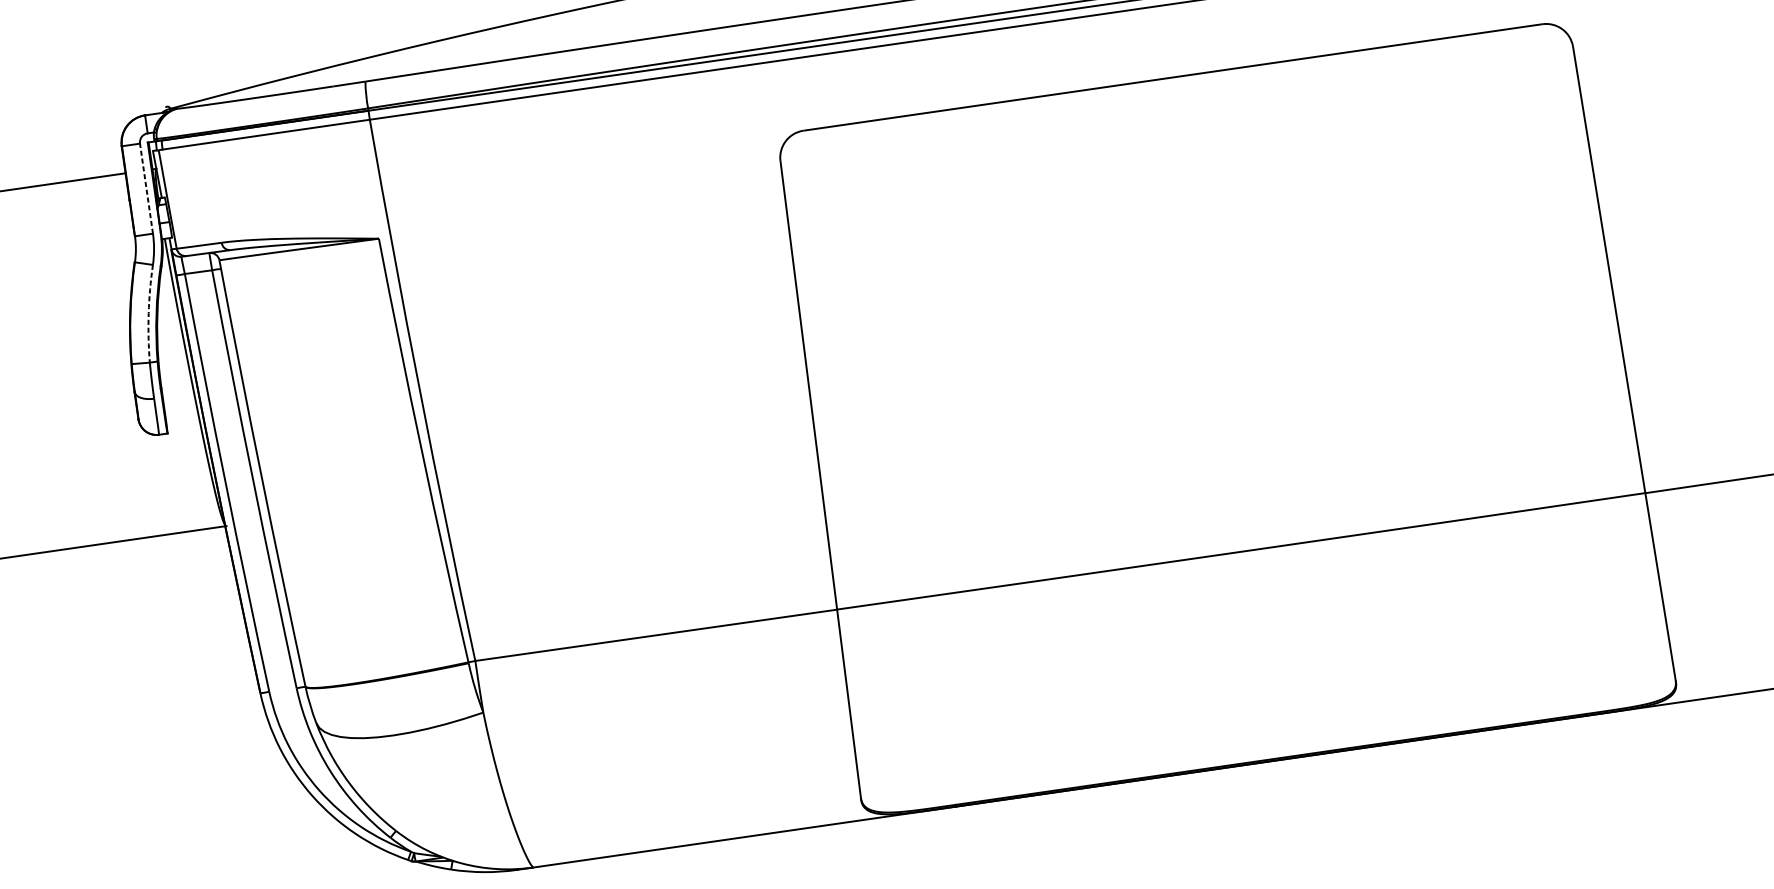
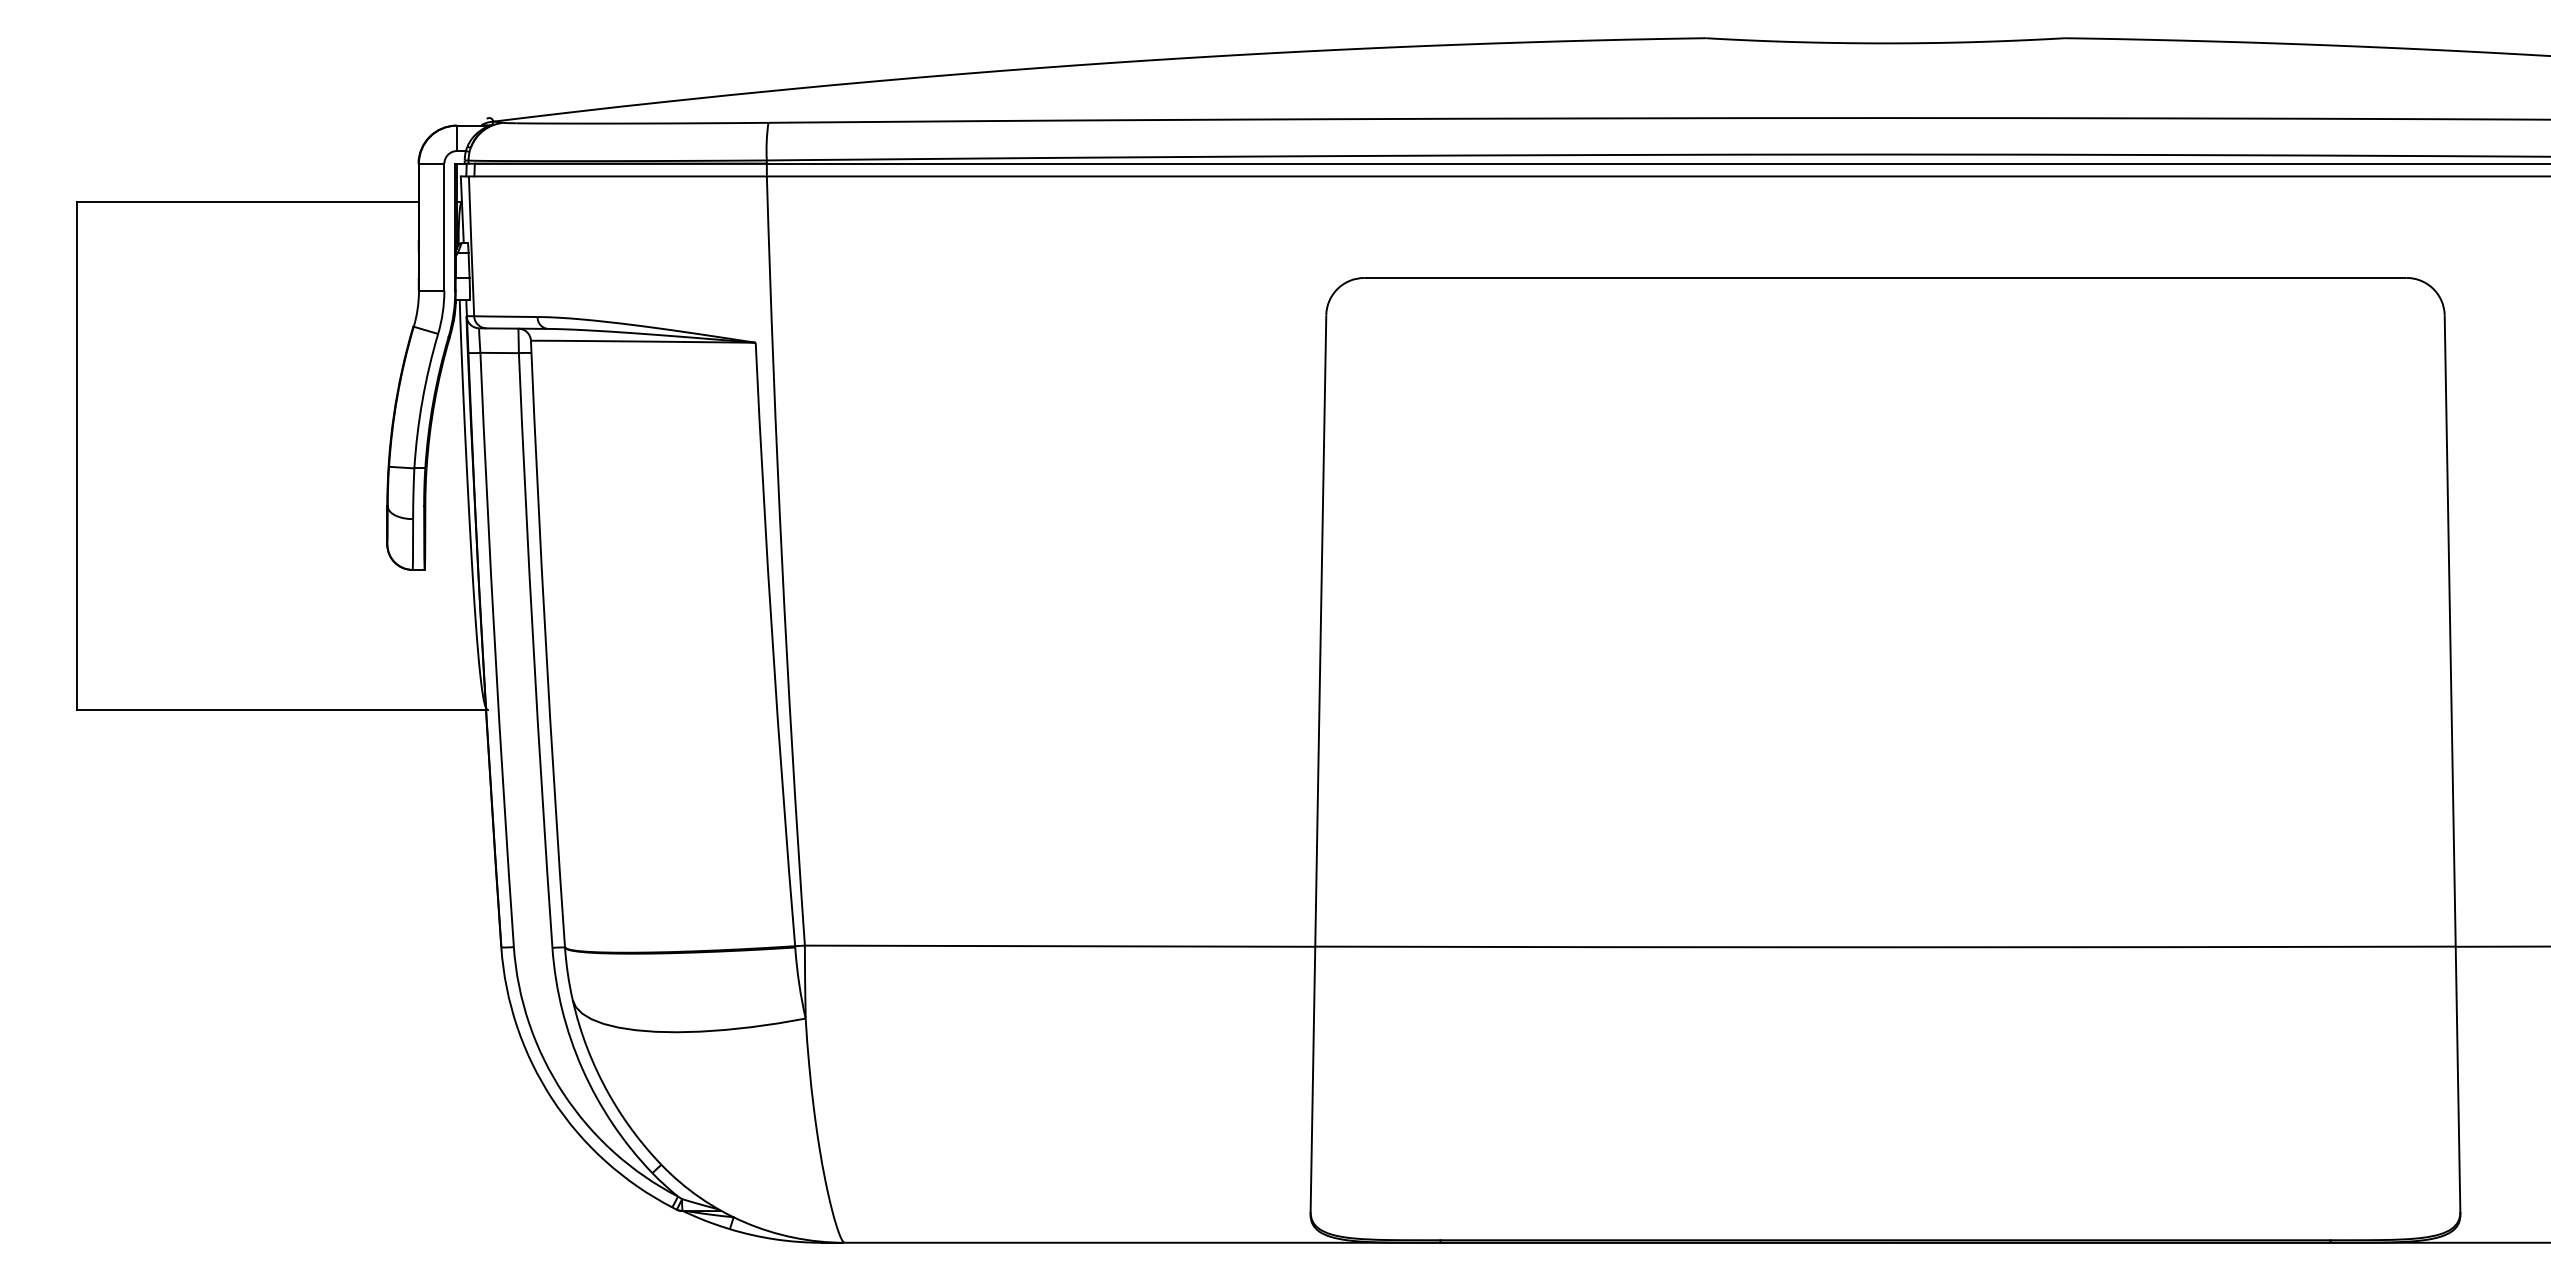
line: (146, 188) -> (444, 227), dashed -> solid
arc: (148, 313) -> (422, 400), dashed -> solid

